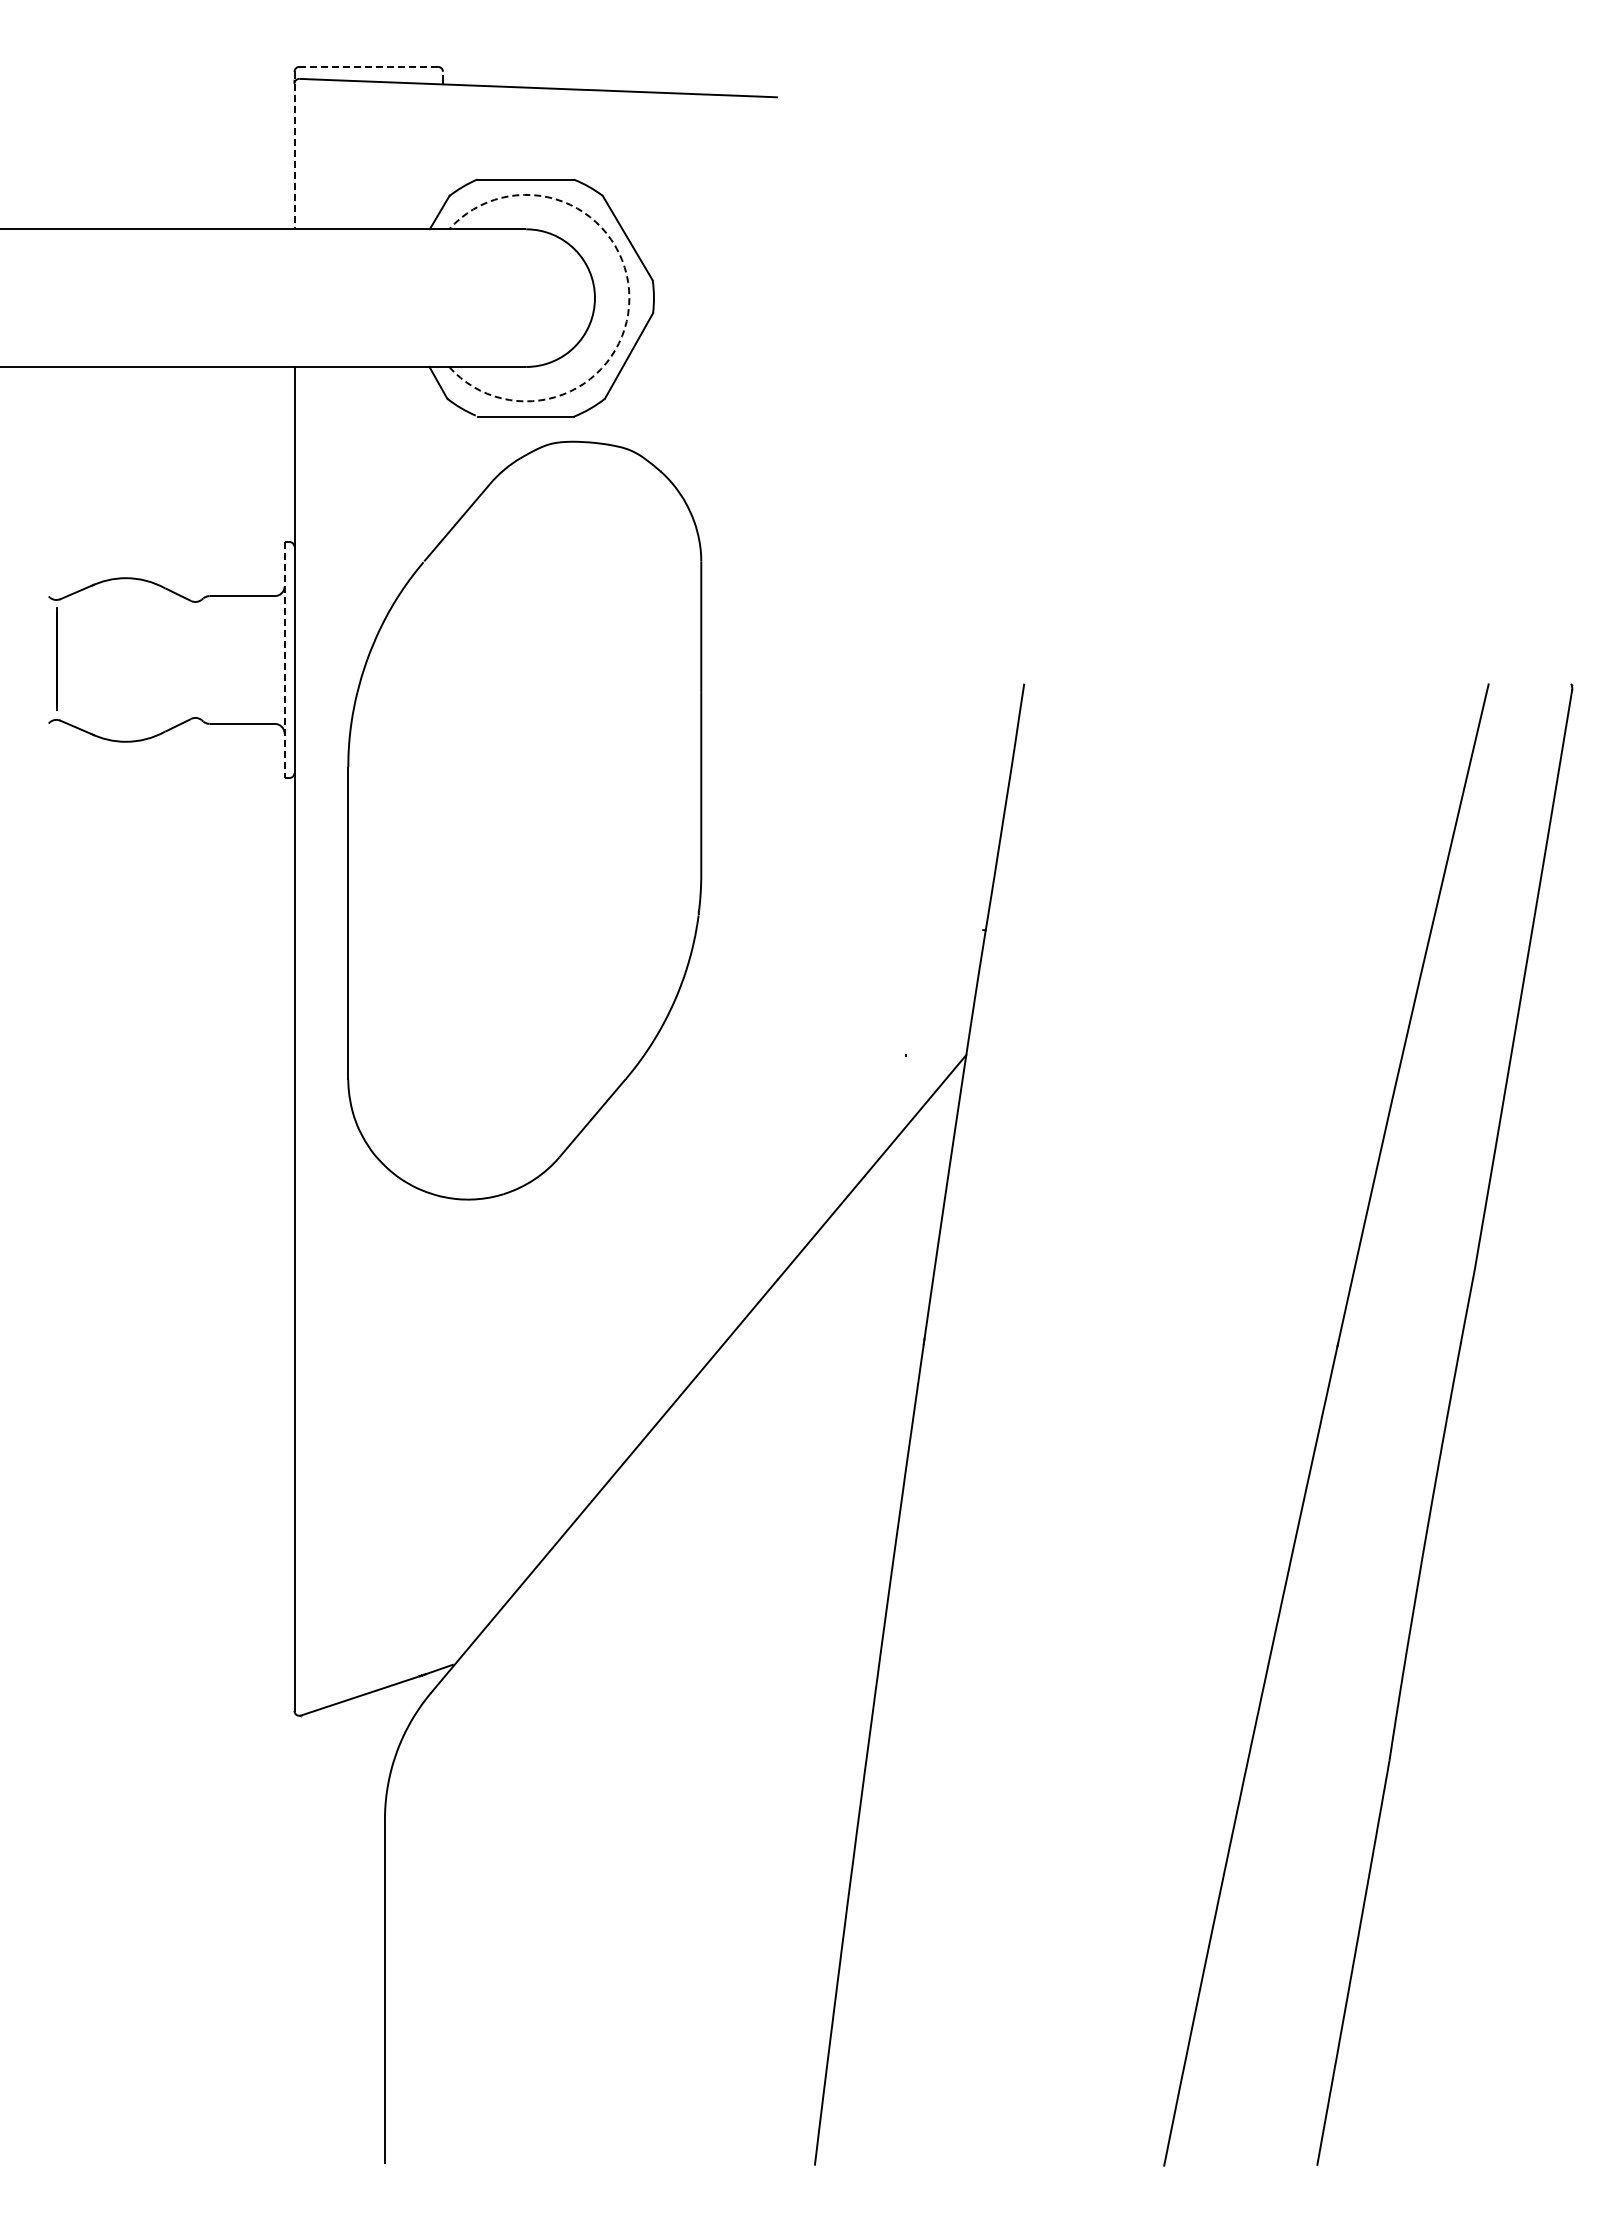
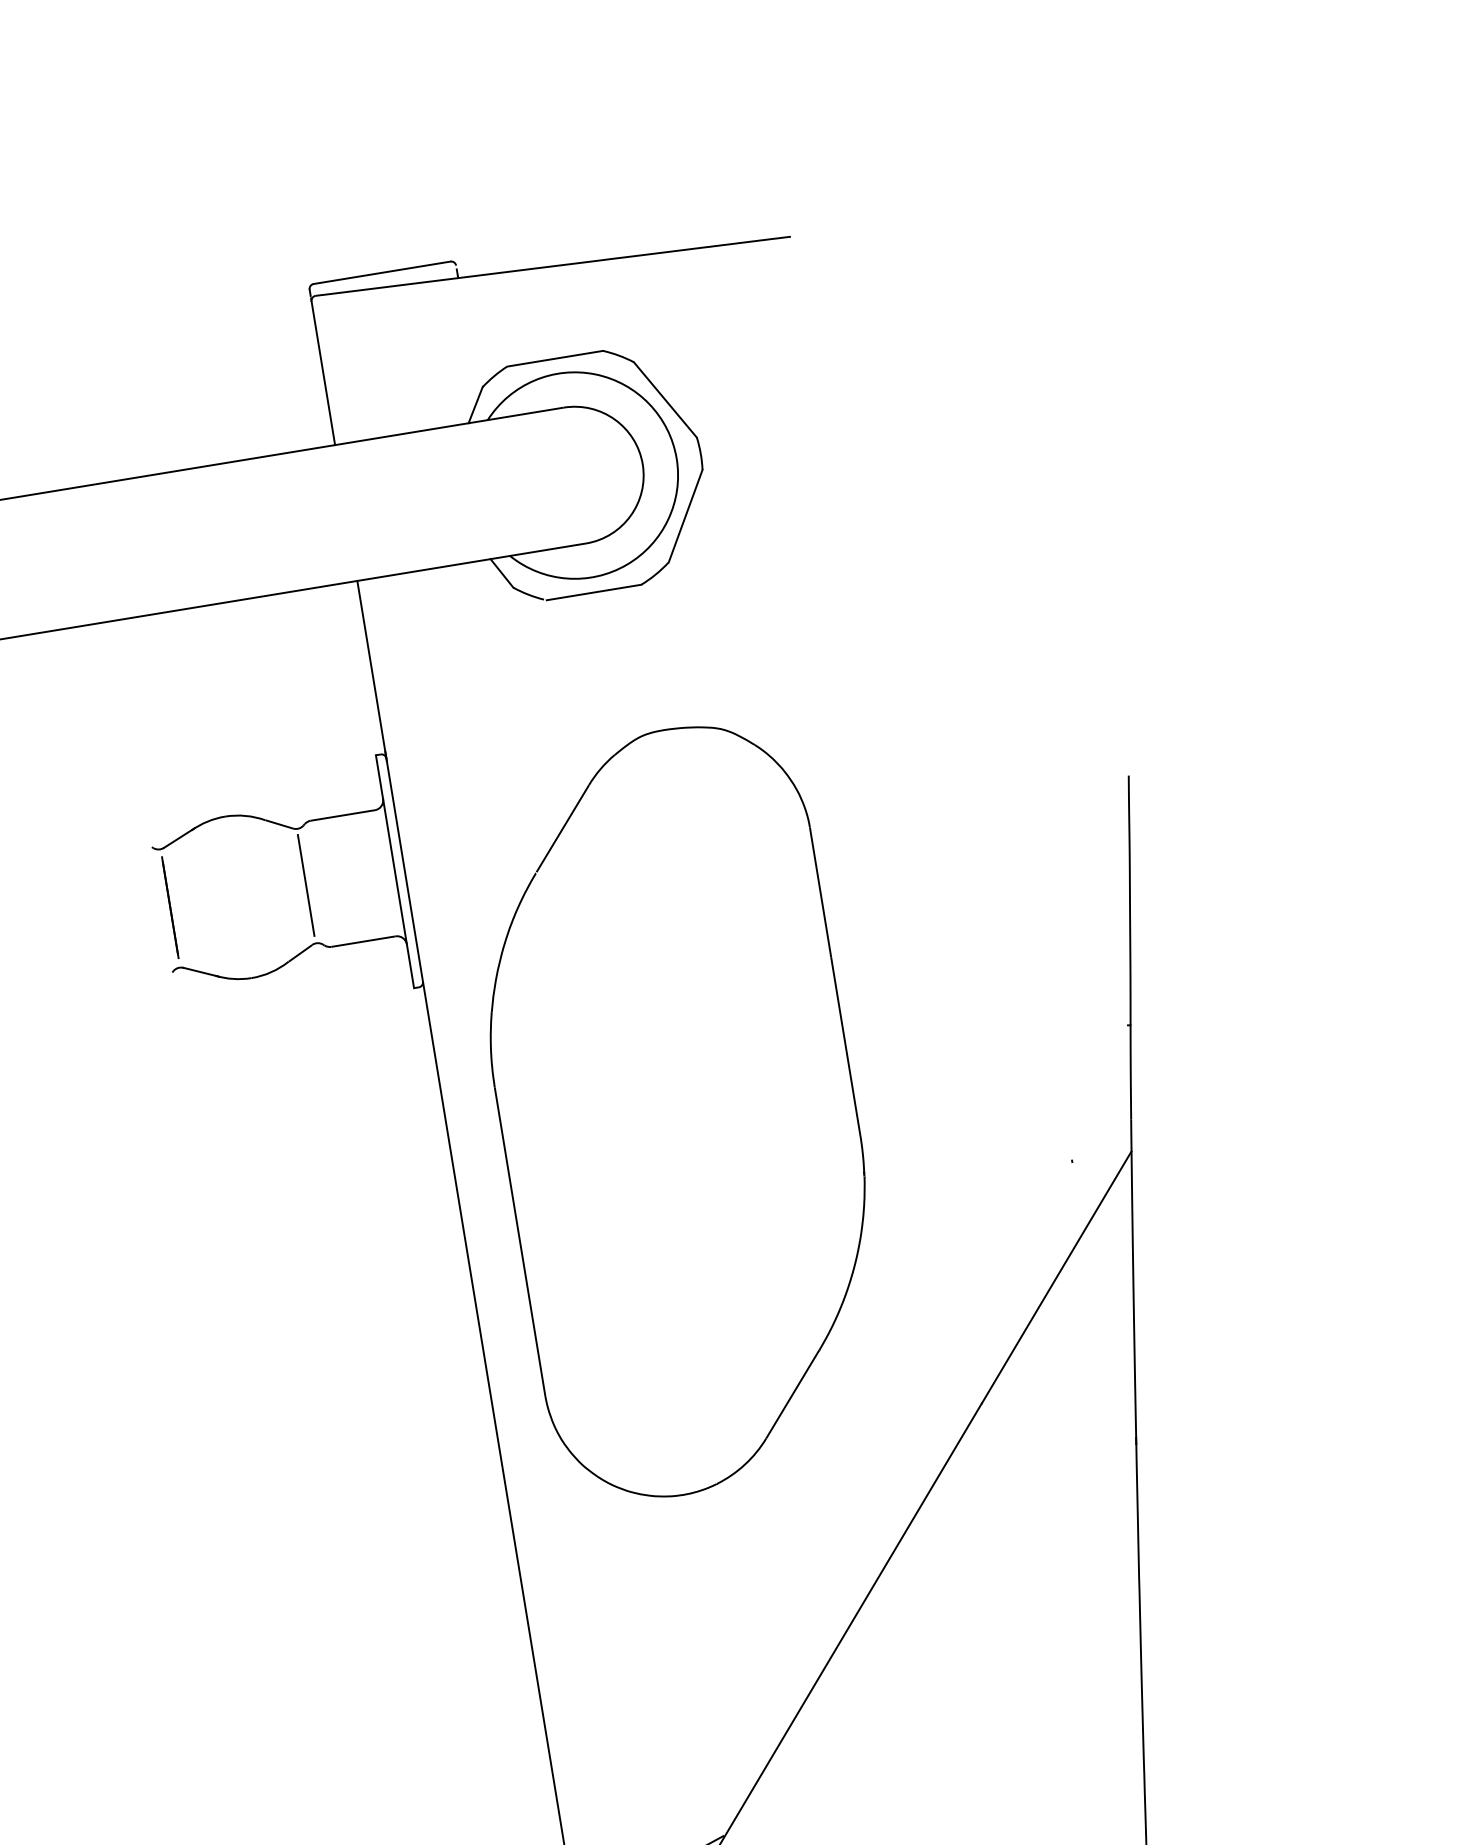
line: (368, 66) -> (381, 272), dashed -> solid
line: (294, 156) -> (323, 373), dashed -> solid
arc: (629, 298) -> (676, 459), dashed -> solid
line: (194, 659) -> (305, 885), added
line: (284, 660) -> (394, 872), dashed -> solid
part: (524, 820) -> (677, 1111), moved

